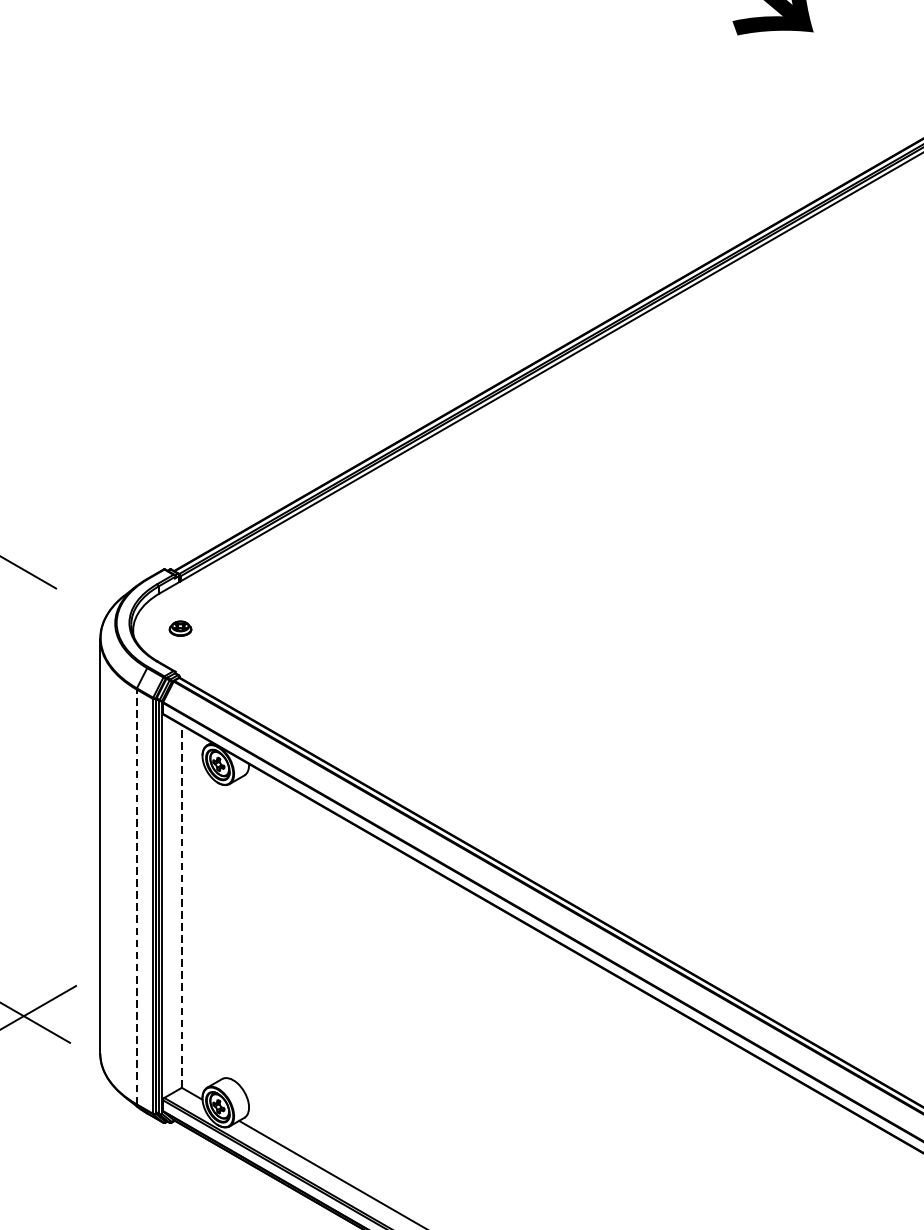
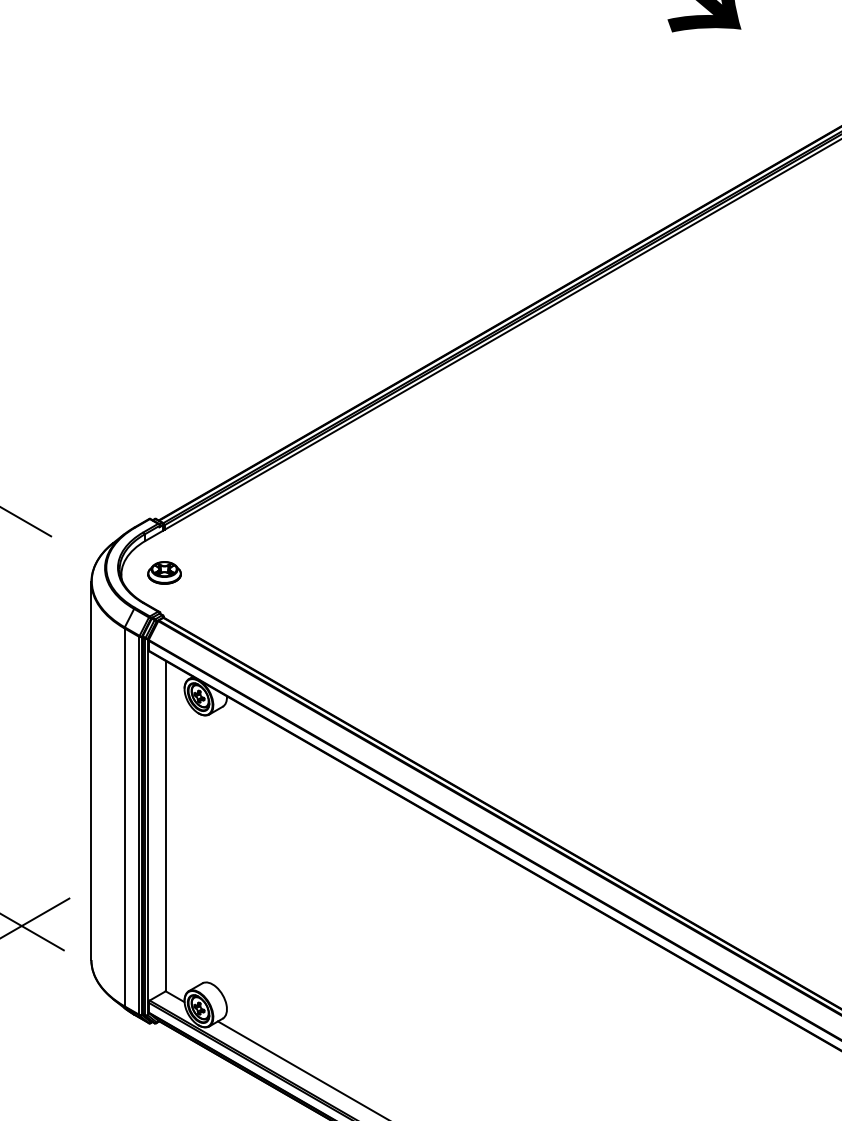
part: (180, 628) -> (164, 572), size x1.67
line: (136, 897) -> (124, 817), dashed -> solid
line: (181, 905) -> (165, 825), dashed -> solid

